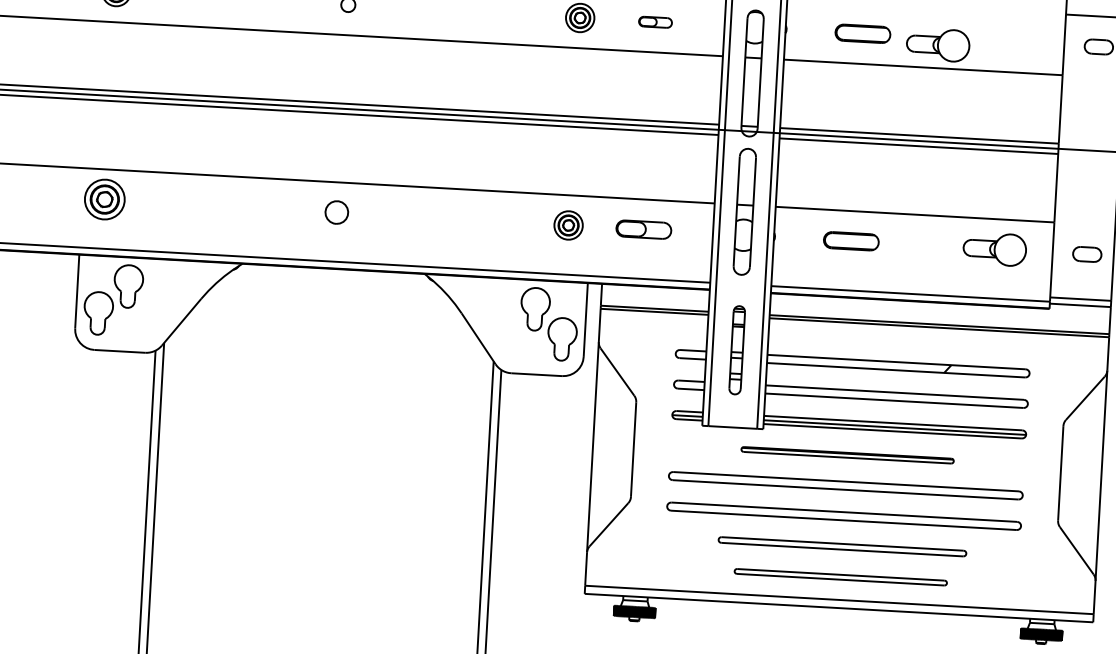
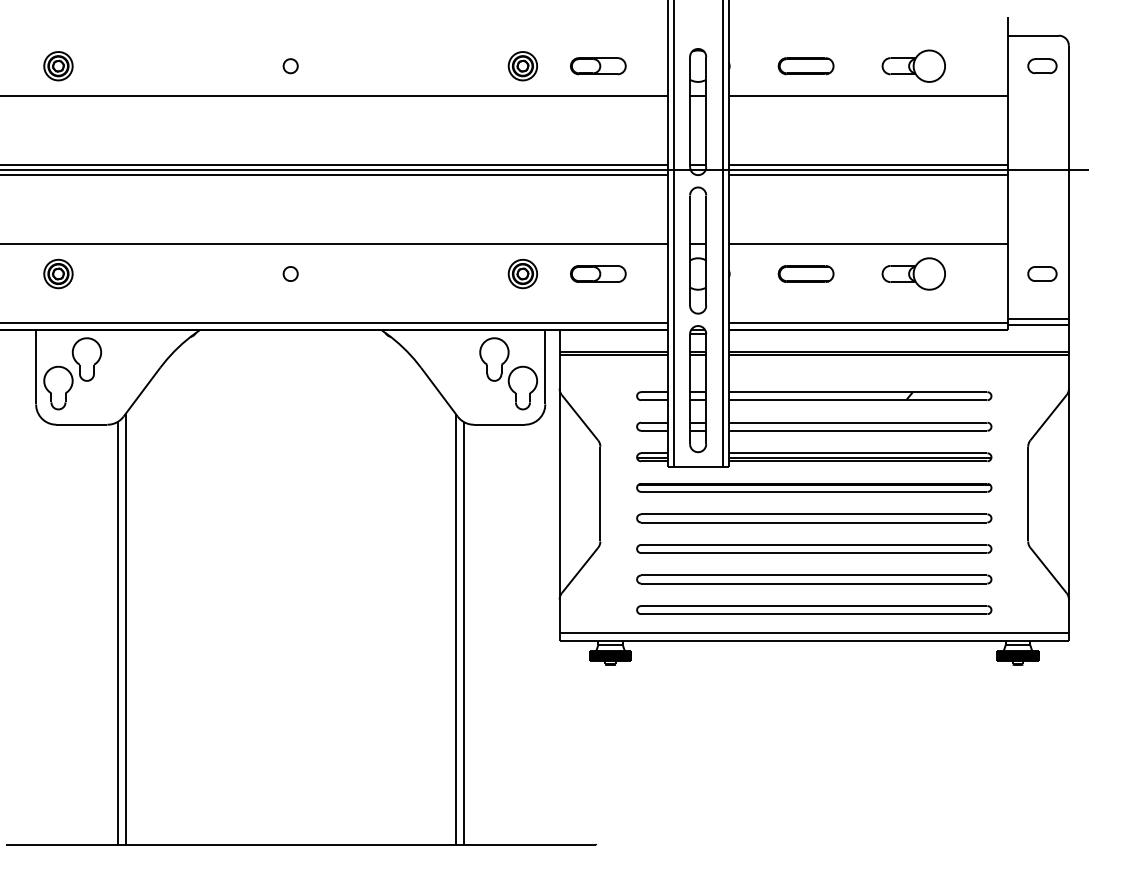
part: (655, 22) -> (598, 66), size x1.67
part: (937, 44) -> (913, 65), moved
part: (104, 199) -> (58, 273), size x0.71
part: (336, 211) -> (290, 273), size x0.62
part: (994, 248) -> (913, 273), moved
part: (737, 350) -> (698, 389), size x1.43
part: (847, 454) -> (814, 487), size x1.67
part: (842, 546) -> (814, 579), size x1.43
part: (840, 576) -> (814, 609), size x1.67

